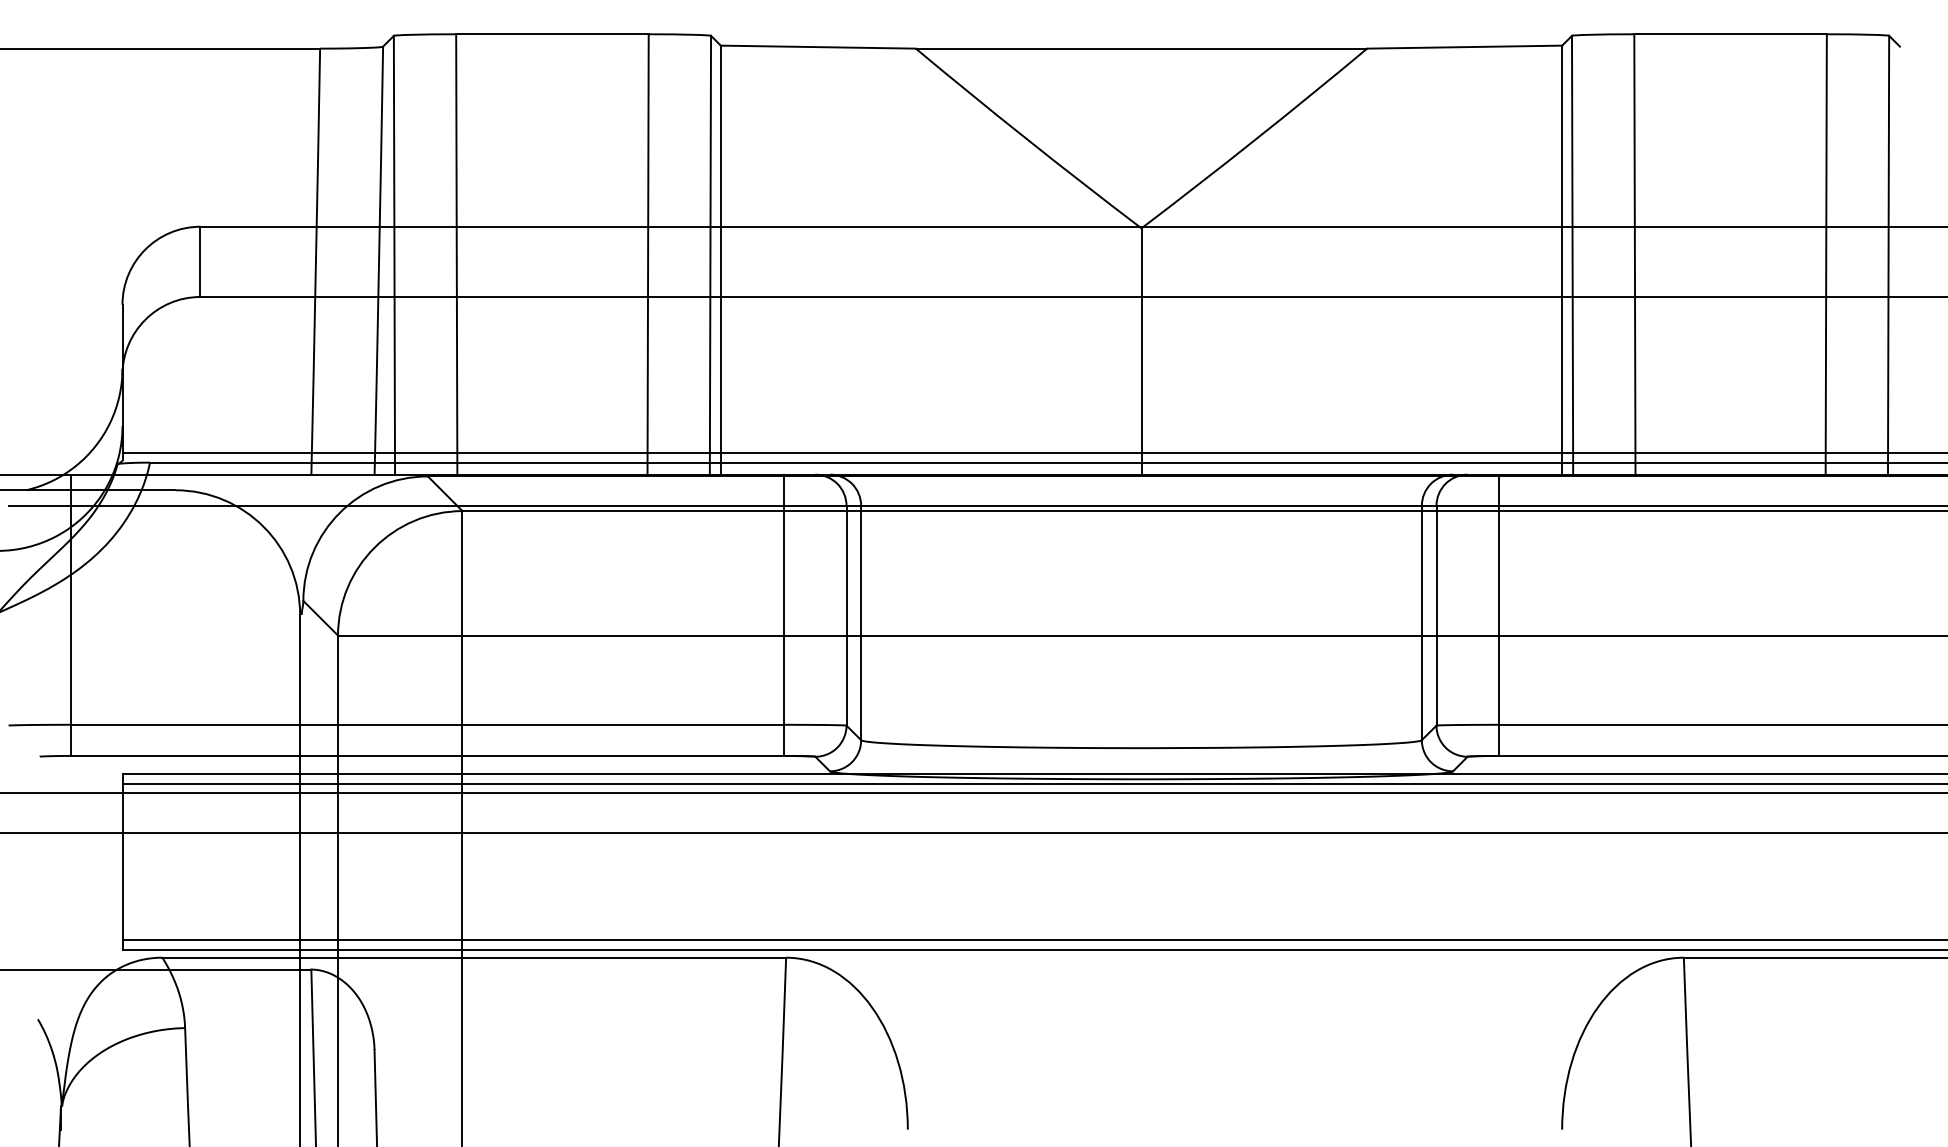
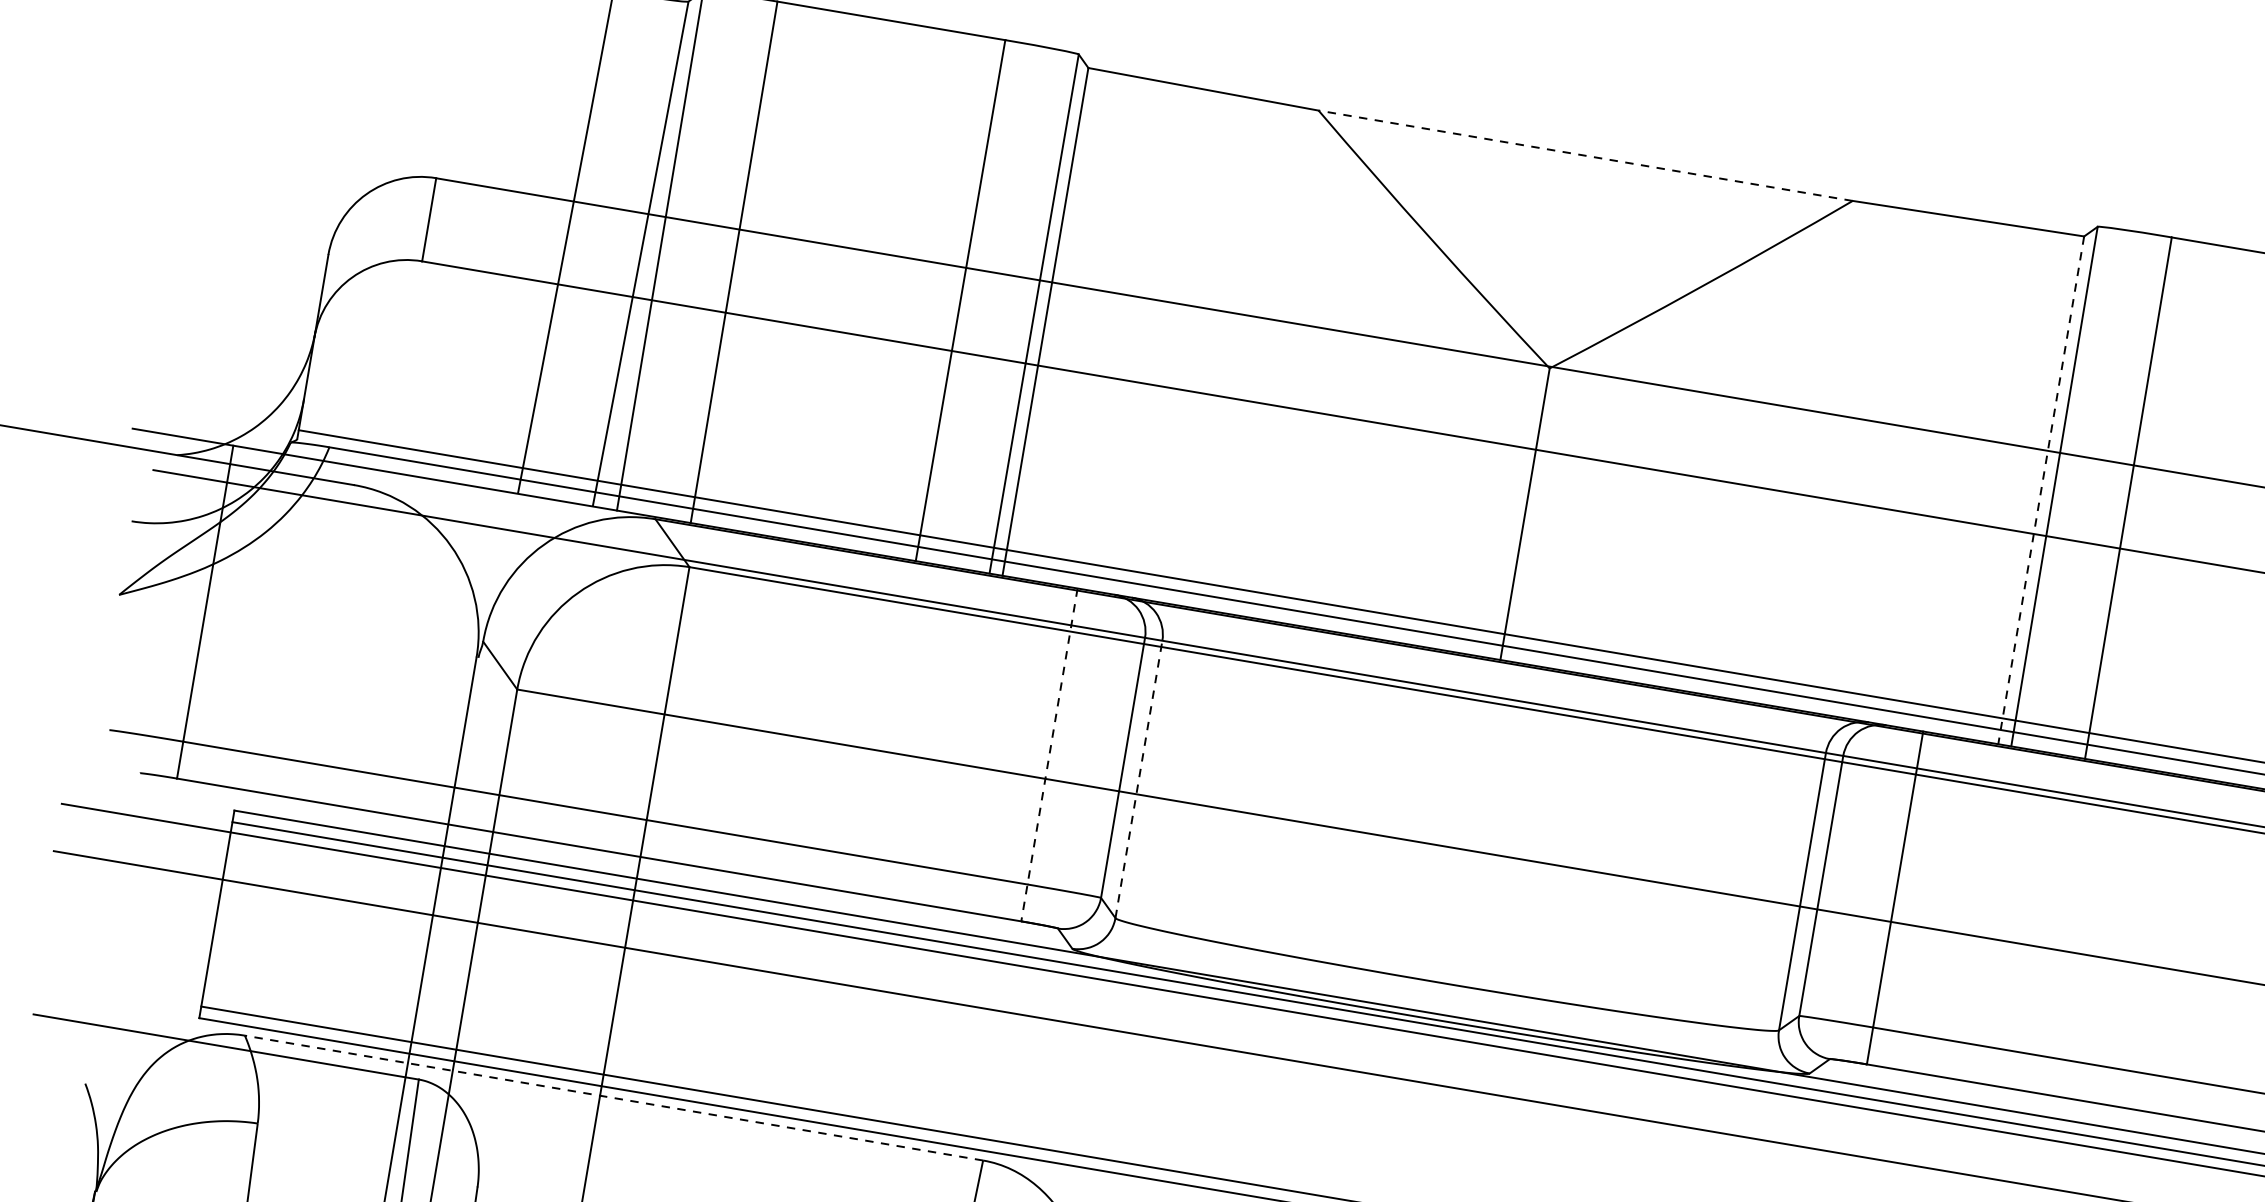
line: (1141, 48) -> (1585, 155), solid -> dashed
line: (1562, 260) -> (2041, 490), solid -> dashed
line: (784, 615) -> (1049, 755), solid -> dashed
line: (861, 622) -> (1139, 778), solid -> dashed
line: (474, 957) -> (614, 1097), solid -> dashed

